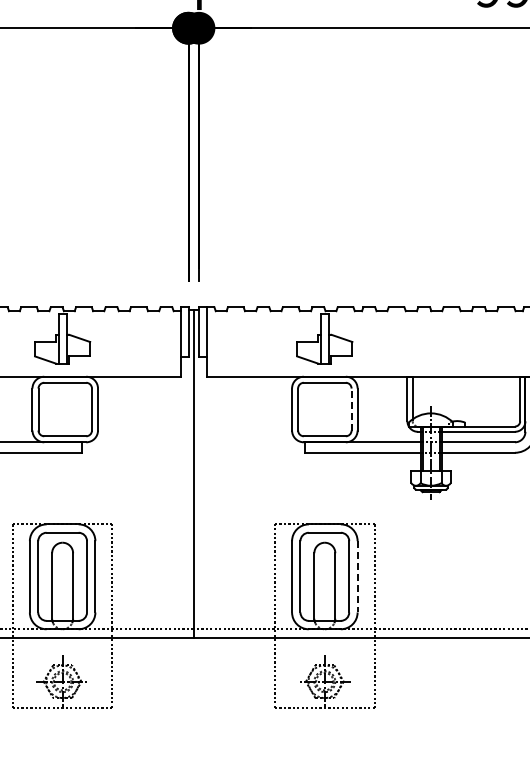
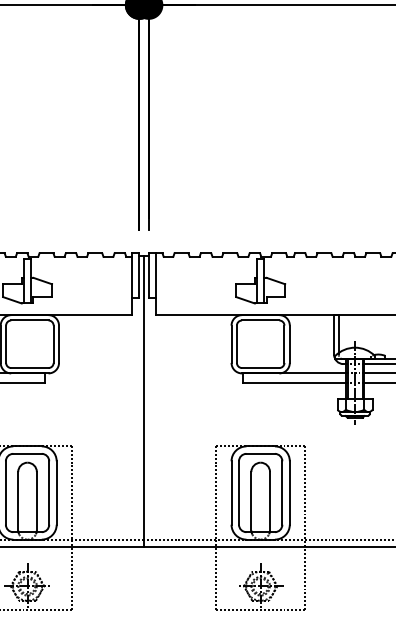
line: (351, 409) -> (284, 344), dashed -> solid
line: (357, 576) -> (289, 492), dashed -> solid

